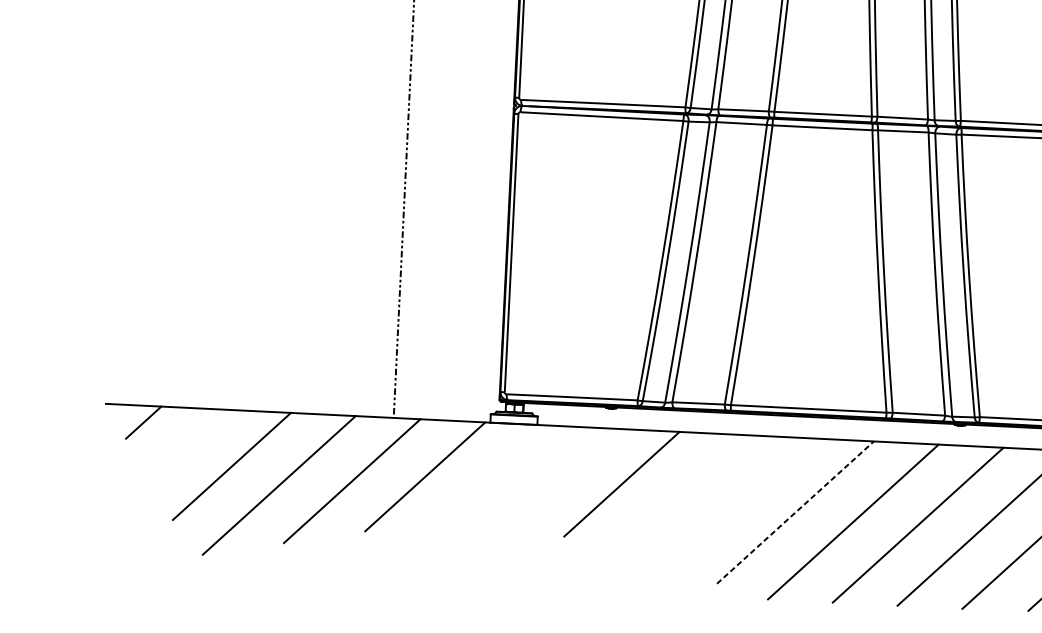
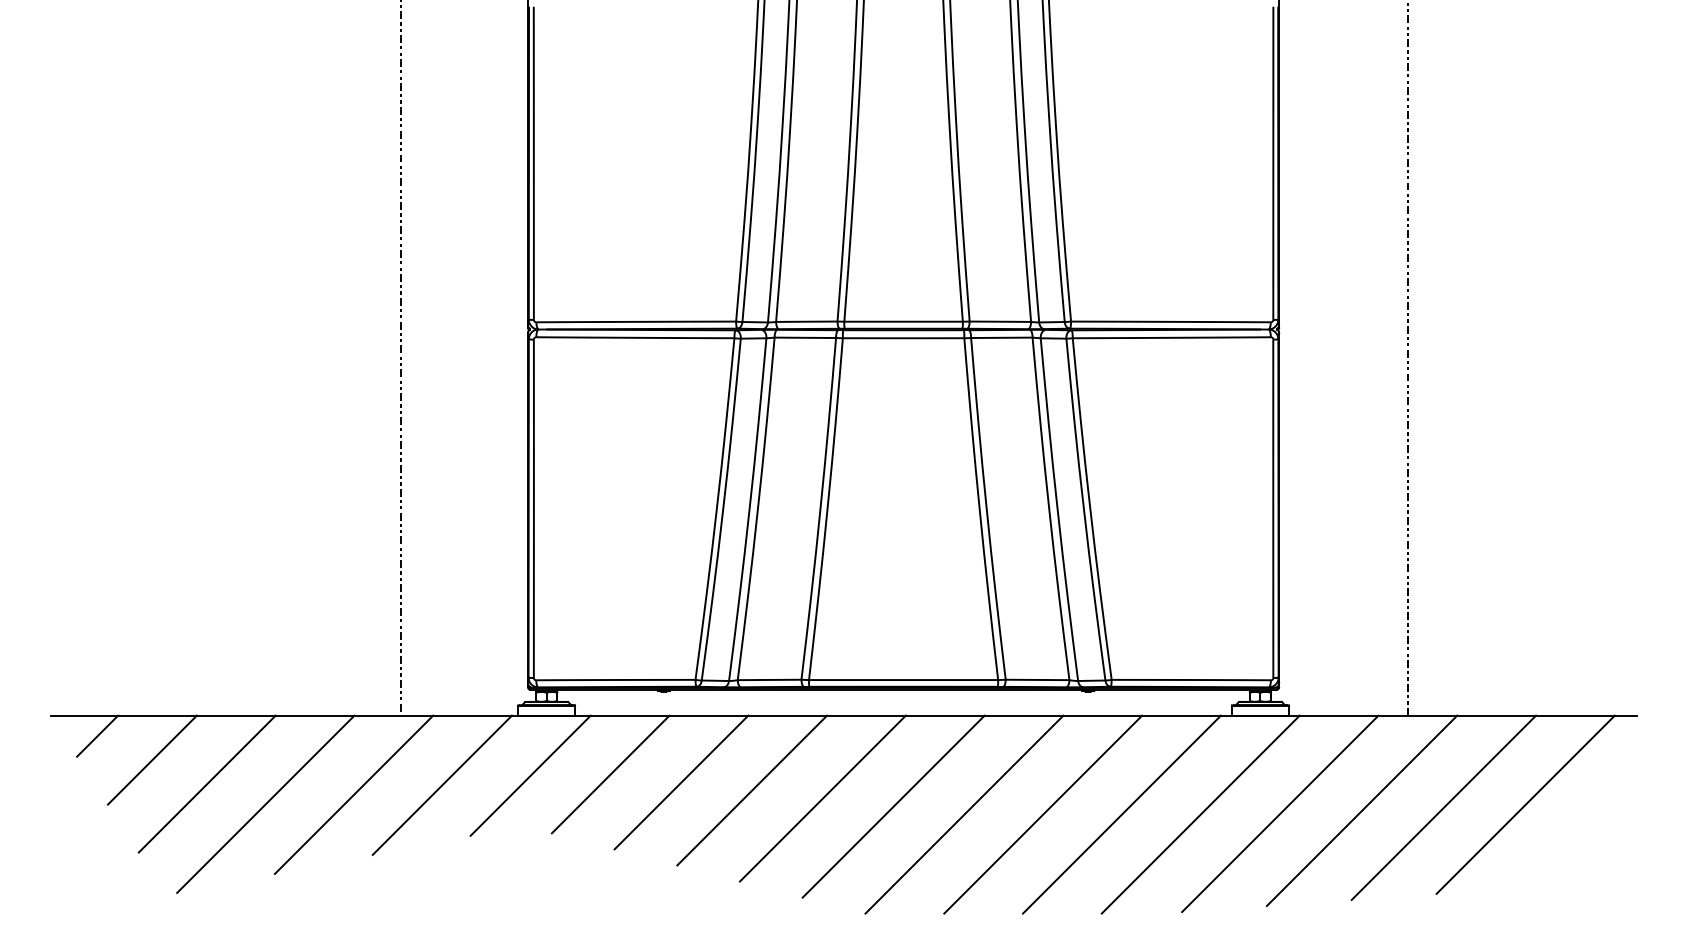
line: (187, 443) -> (151, 759), added
line: (498, 472) -> (530, 775), added
line: (563, 474) -> (610, 774), added
line: (680, 493) -> (752, 790), added
line: (737, 503) -> (822, 798), added
line: (795, 512) -> (893, 806), dashed -> solid

